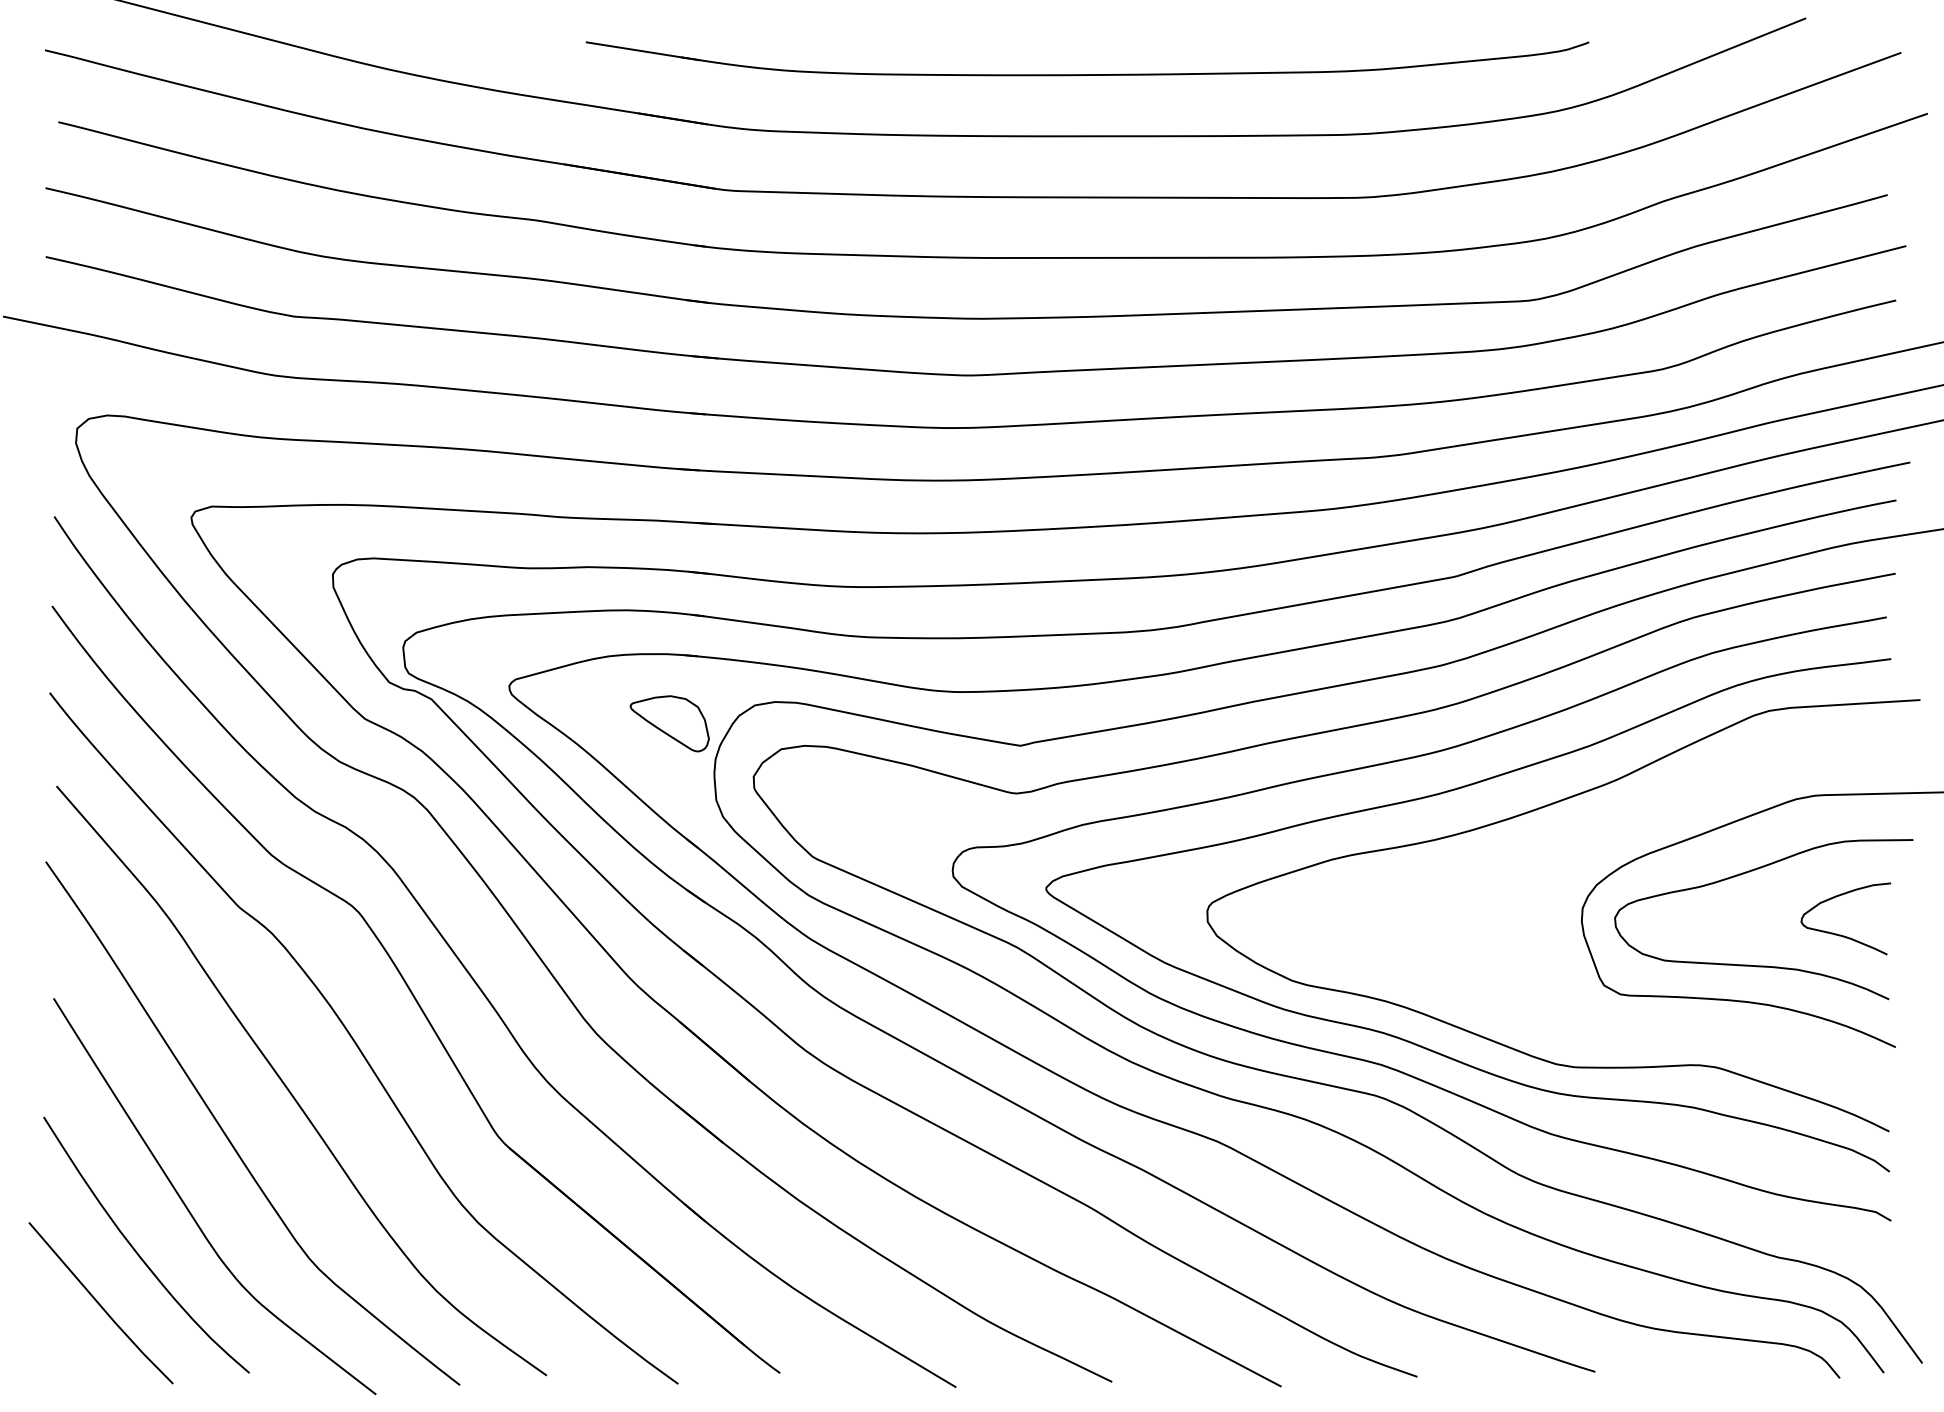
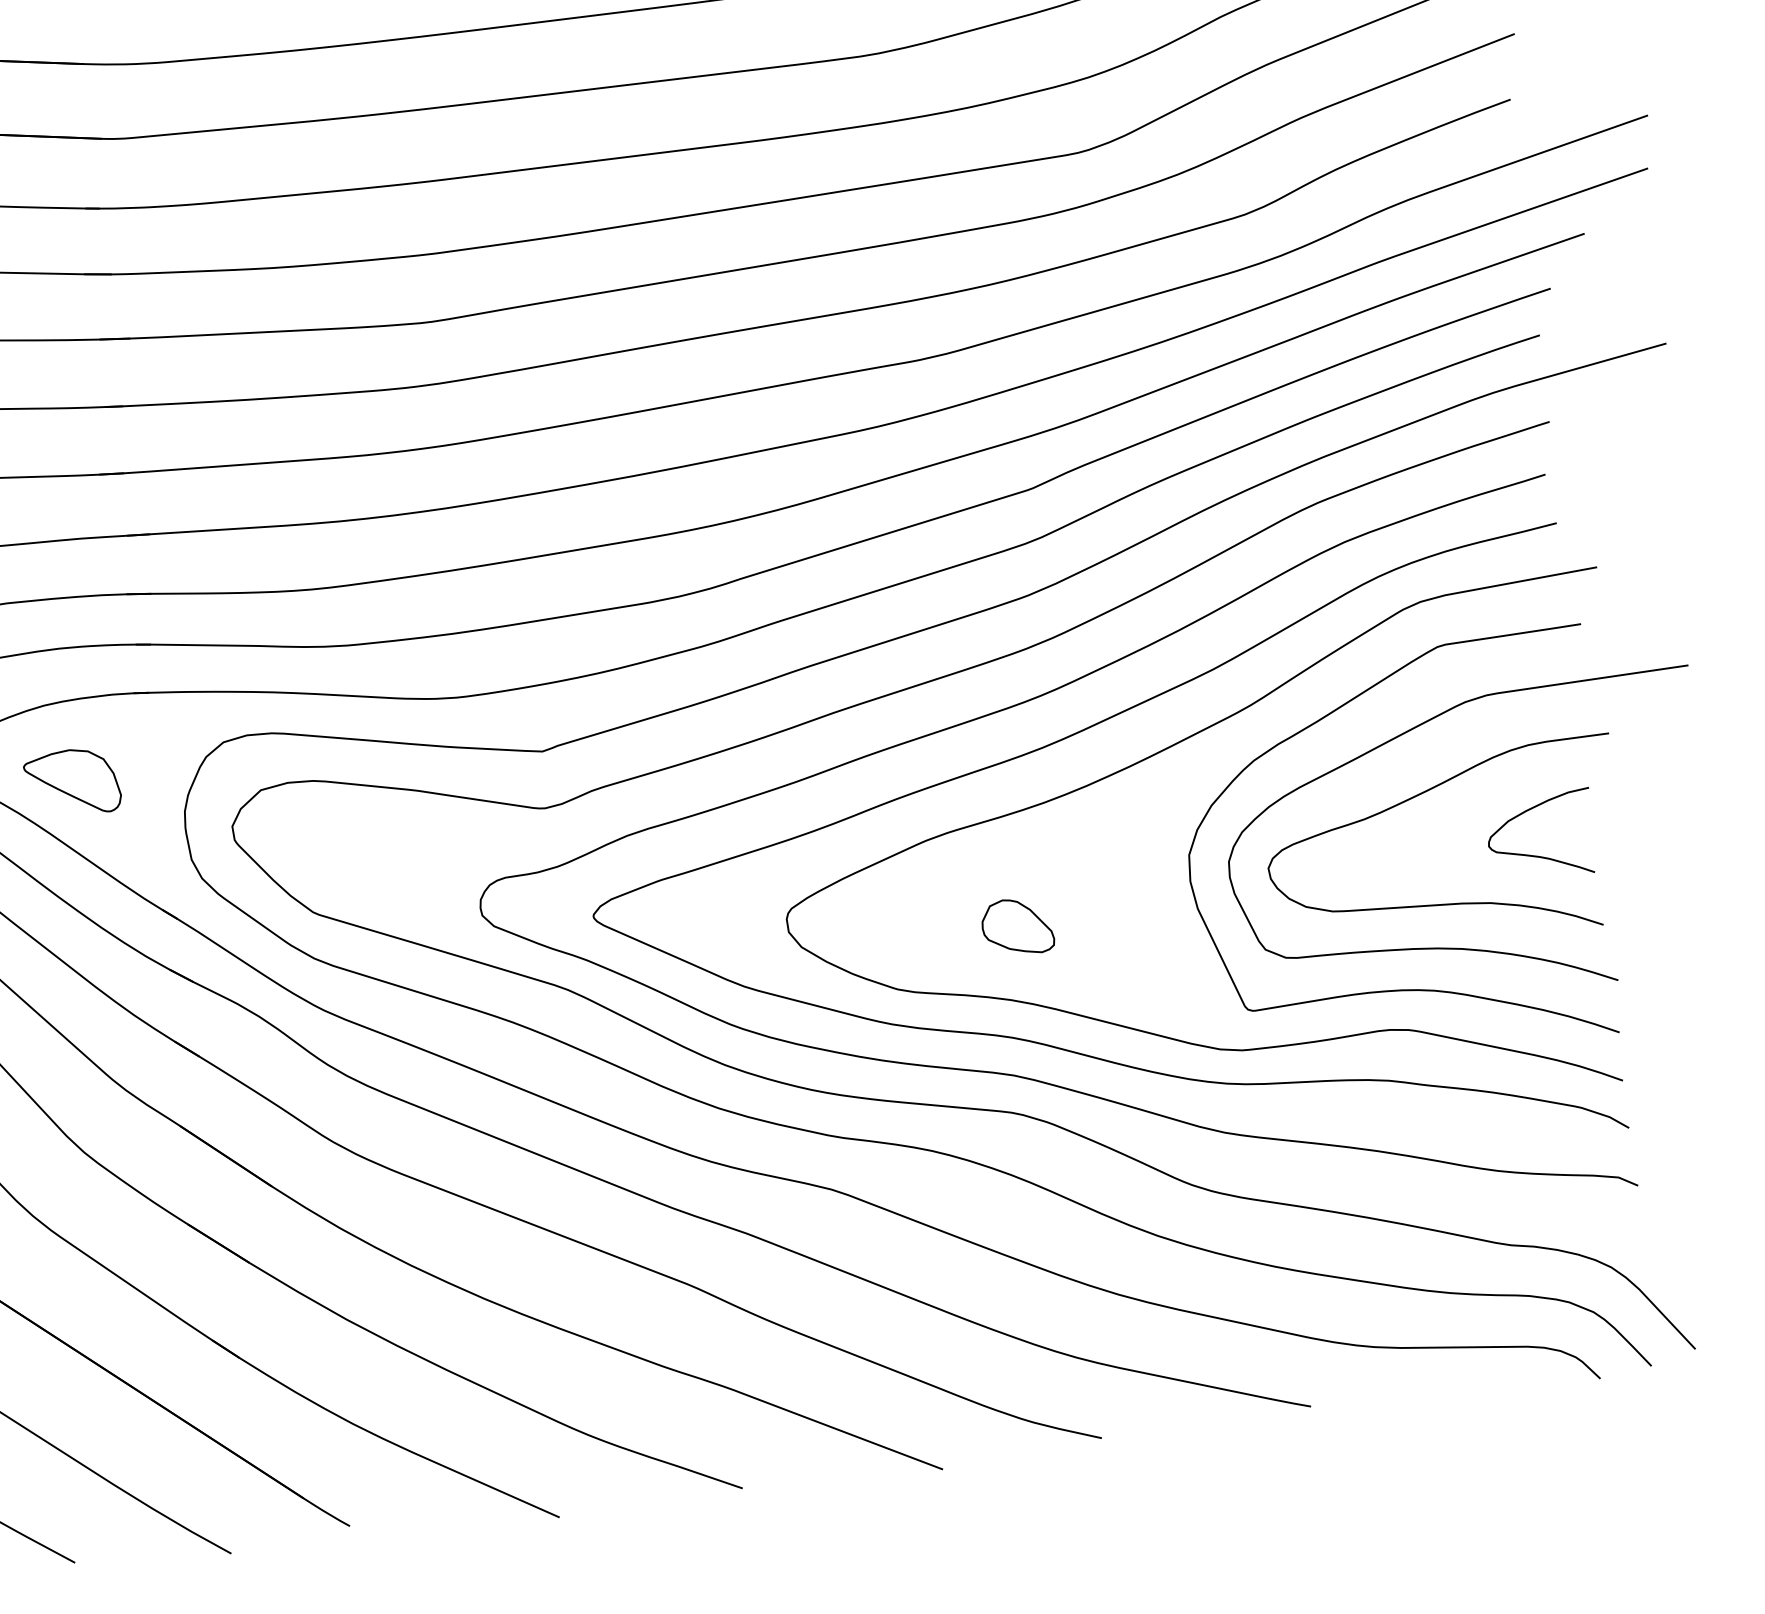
part: (669, 723) -> (72, 782), moved
part: (1399, 940) -> (1017, 926), added
curve: (1717, 1032) -> (1405, 988), added

